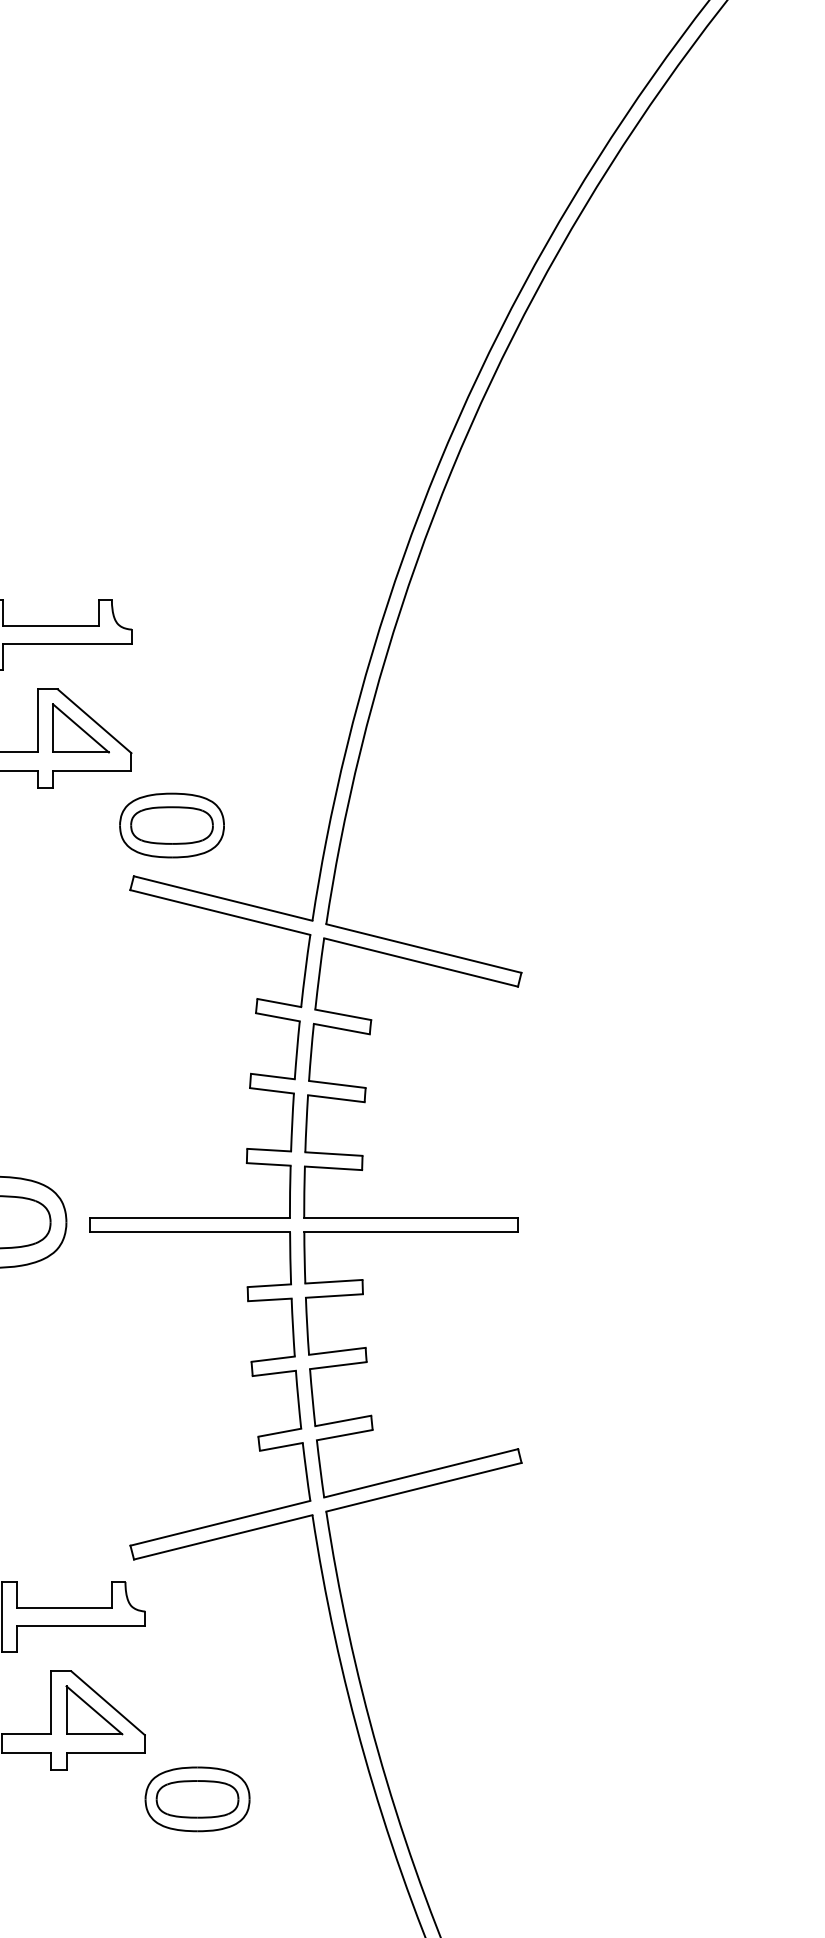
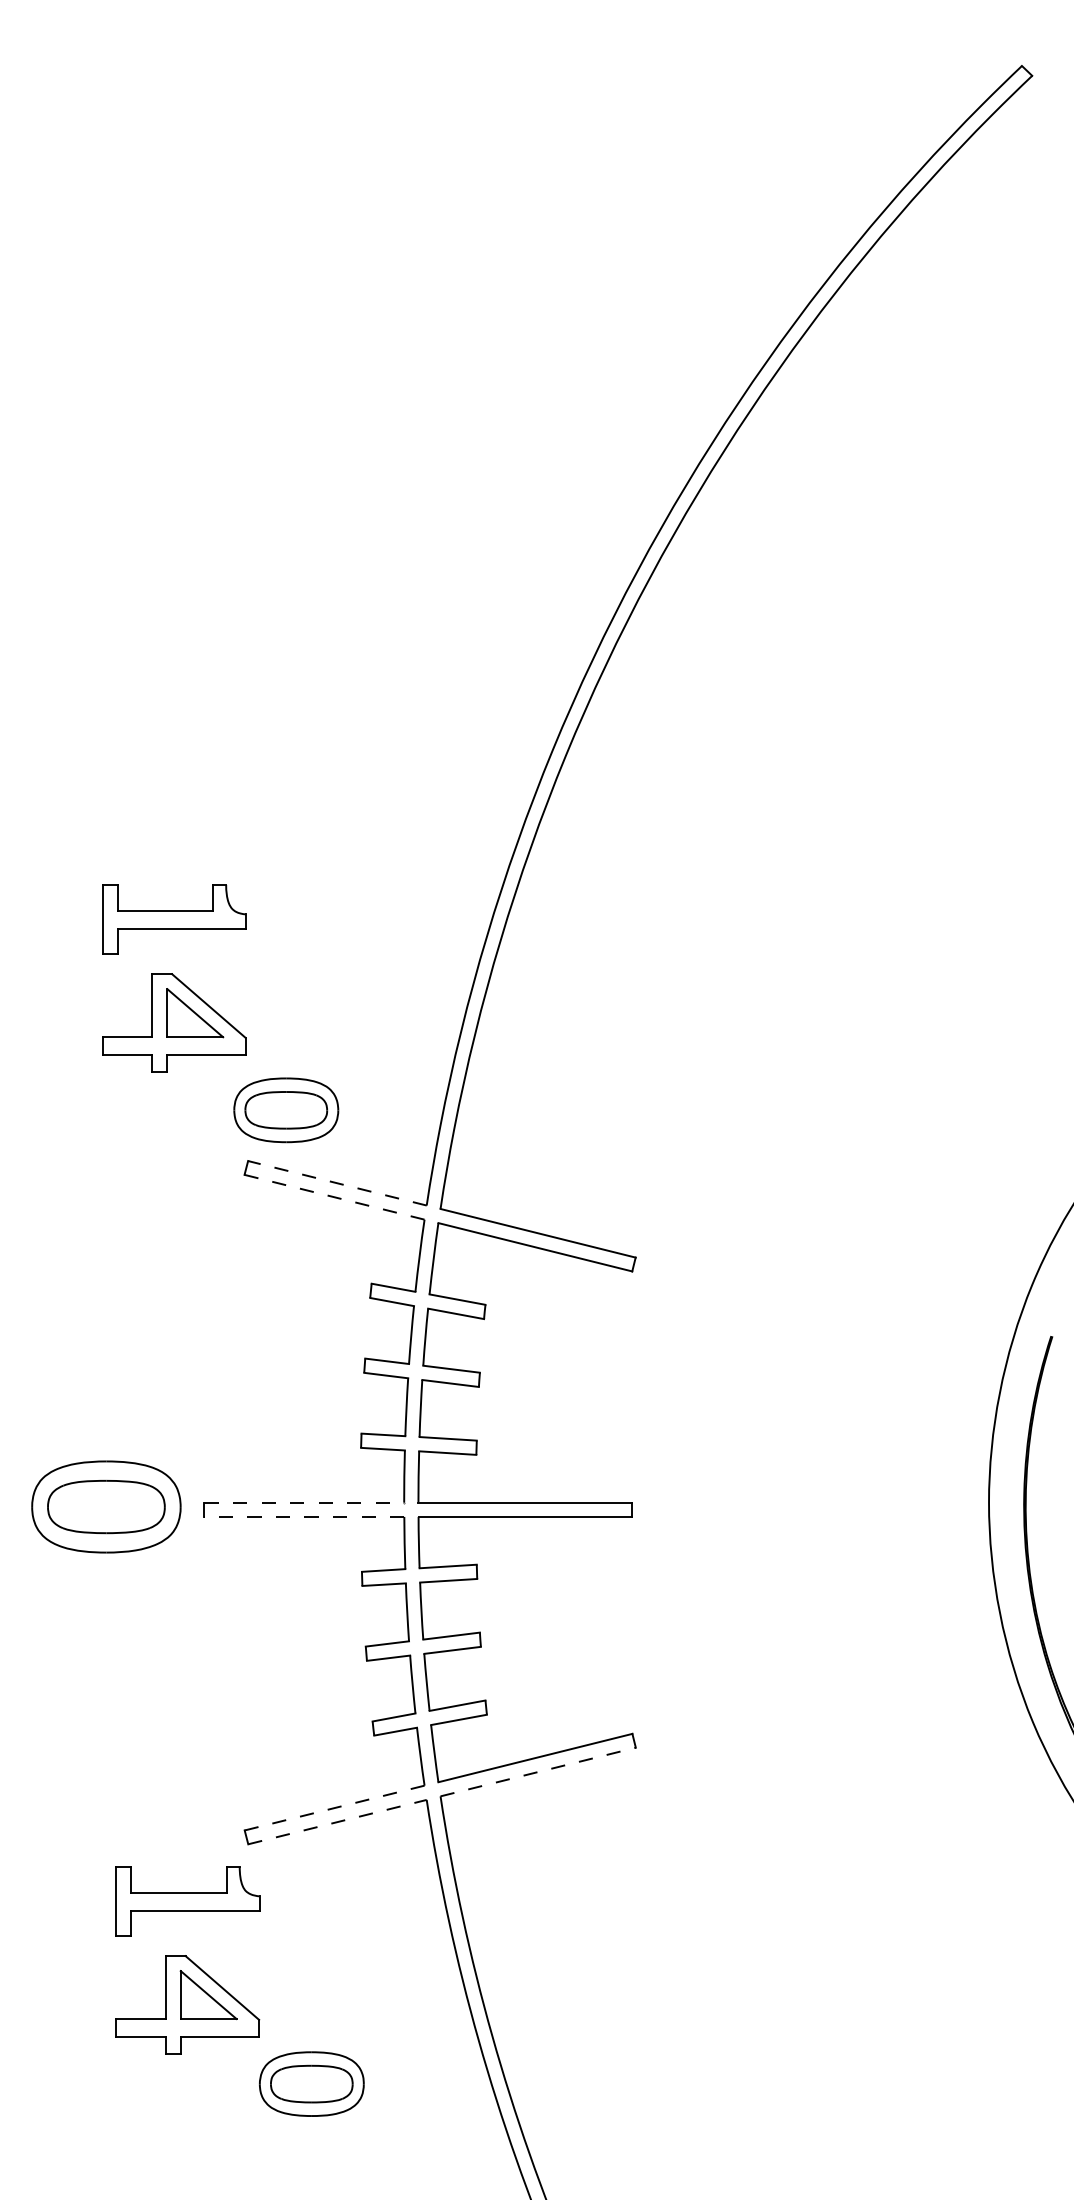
line: (222, 898) -> (336, 1183), solid -> dashed
line: (220, 912) -> (334, 1197), solid -> dashed
line: (190, 1217) -> (304, 1502), solid -> dashed
line: (190, 1231) -> (304, 1516), solid -> dashed
line: (424, 1487) -> (538, 1772), solid -> dashed
line: (220, 1523) -> (334, 1808), solid -> dashed
line: (223, 1537) -> (337, 1822), solid -> dashed

